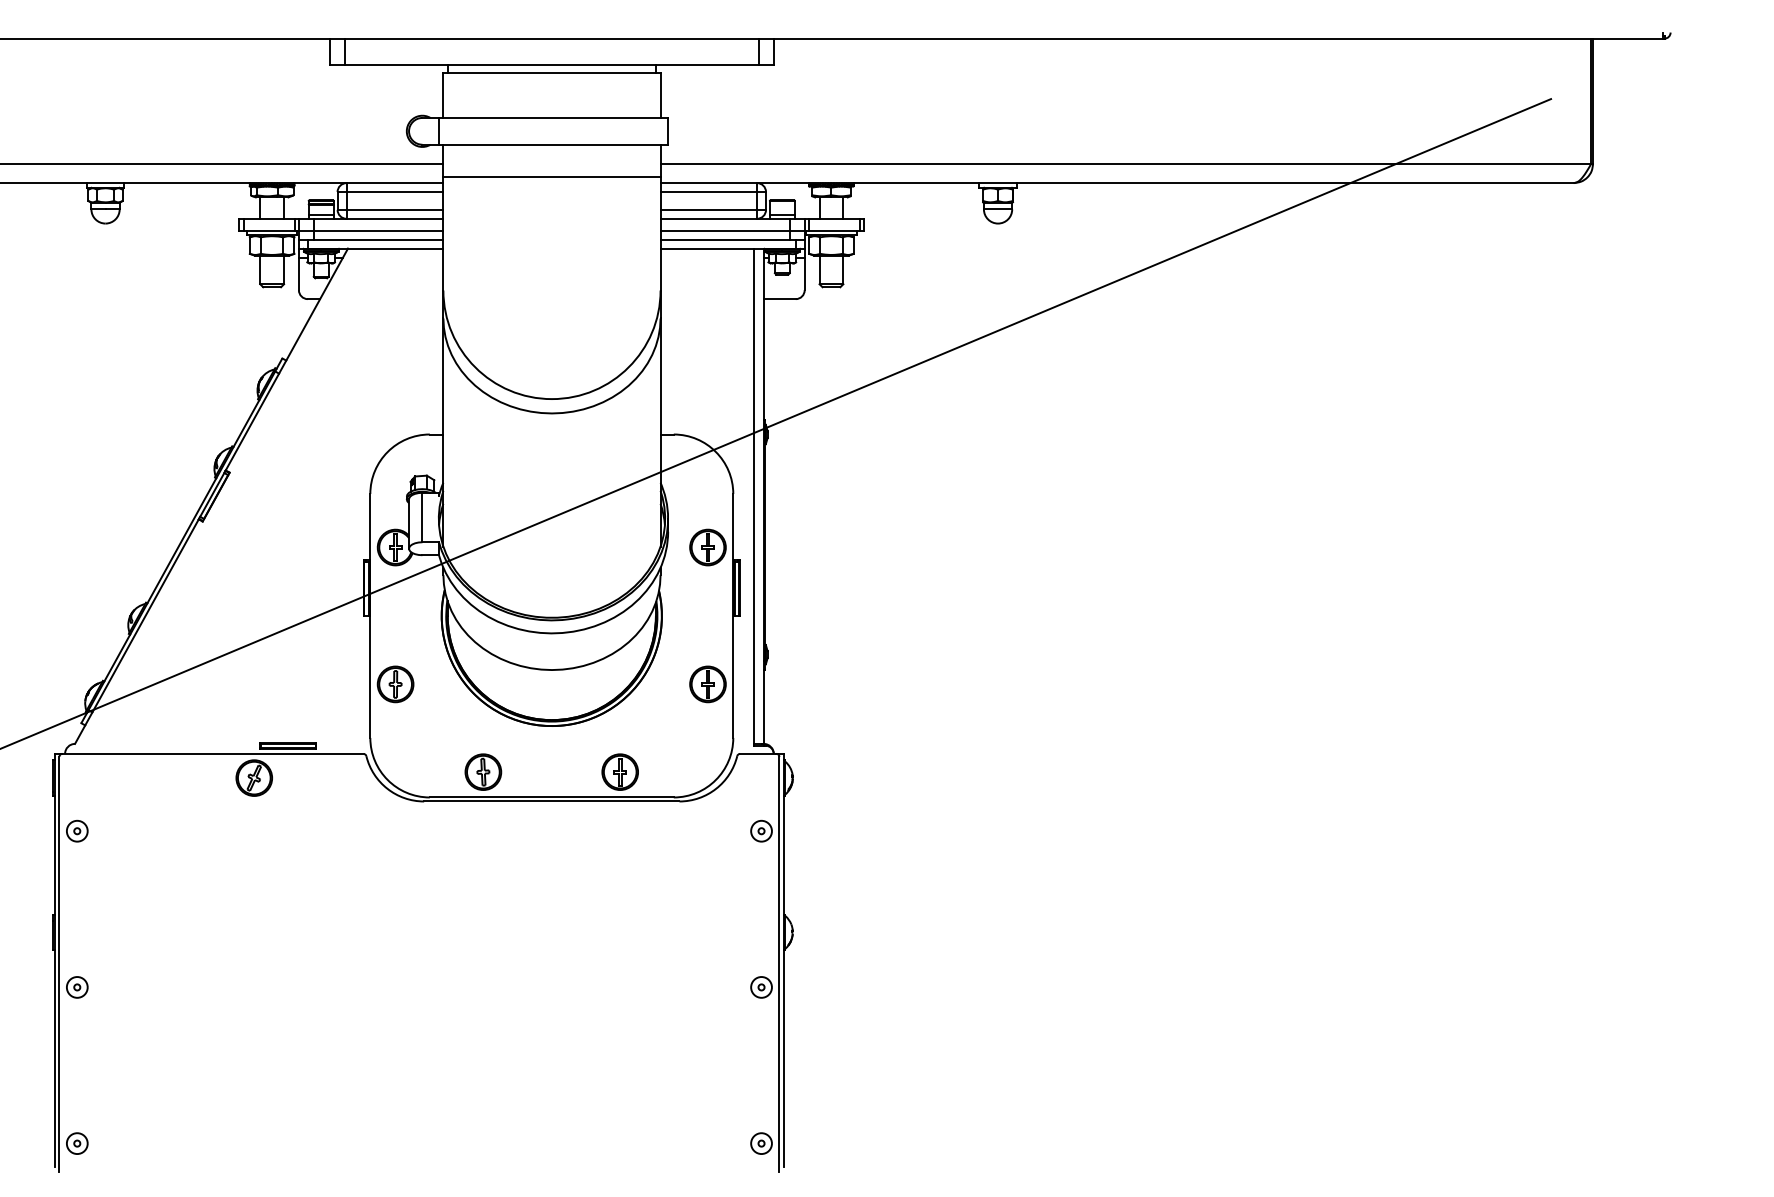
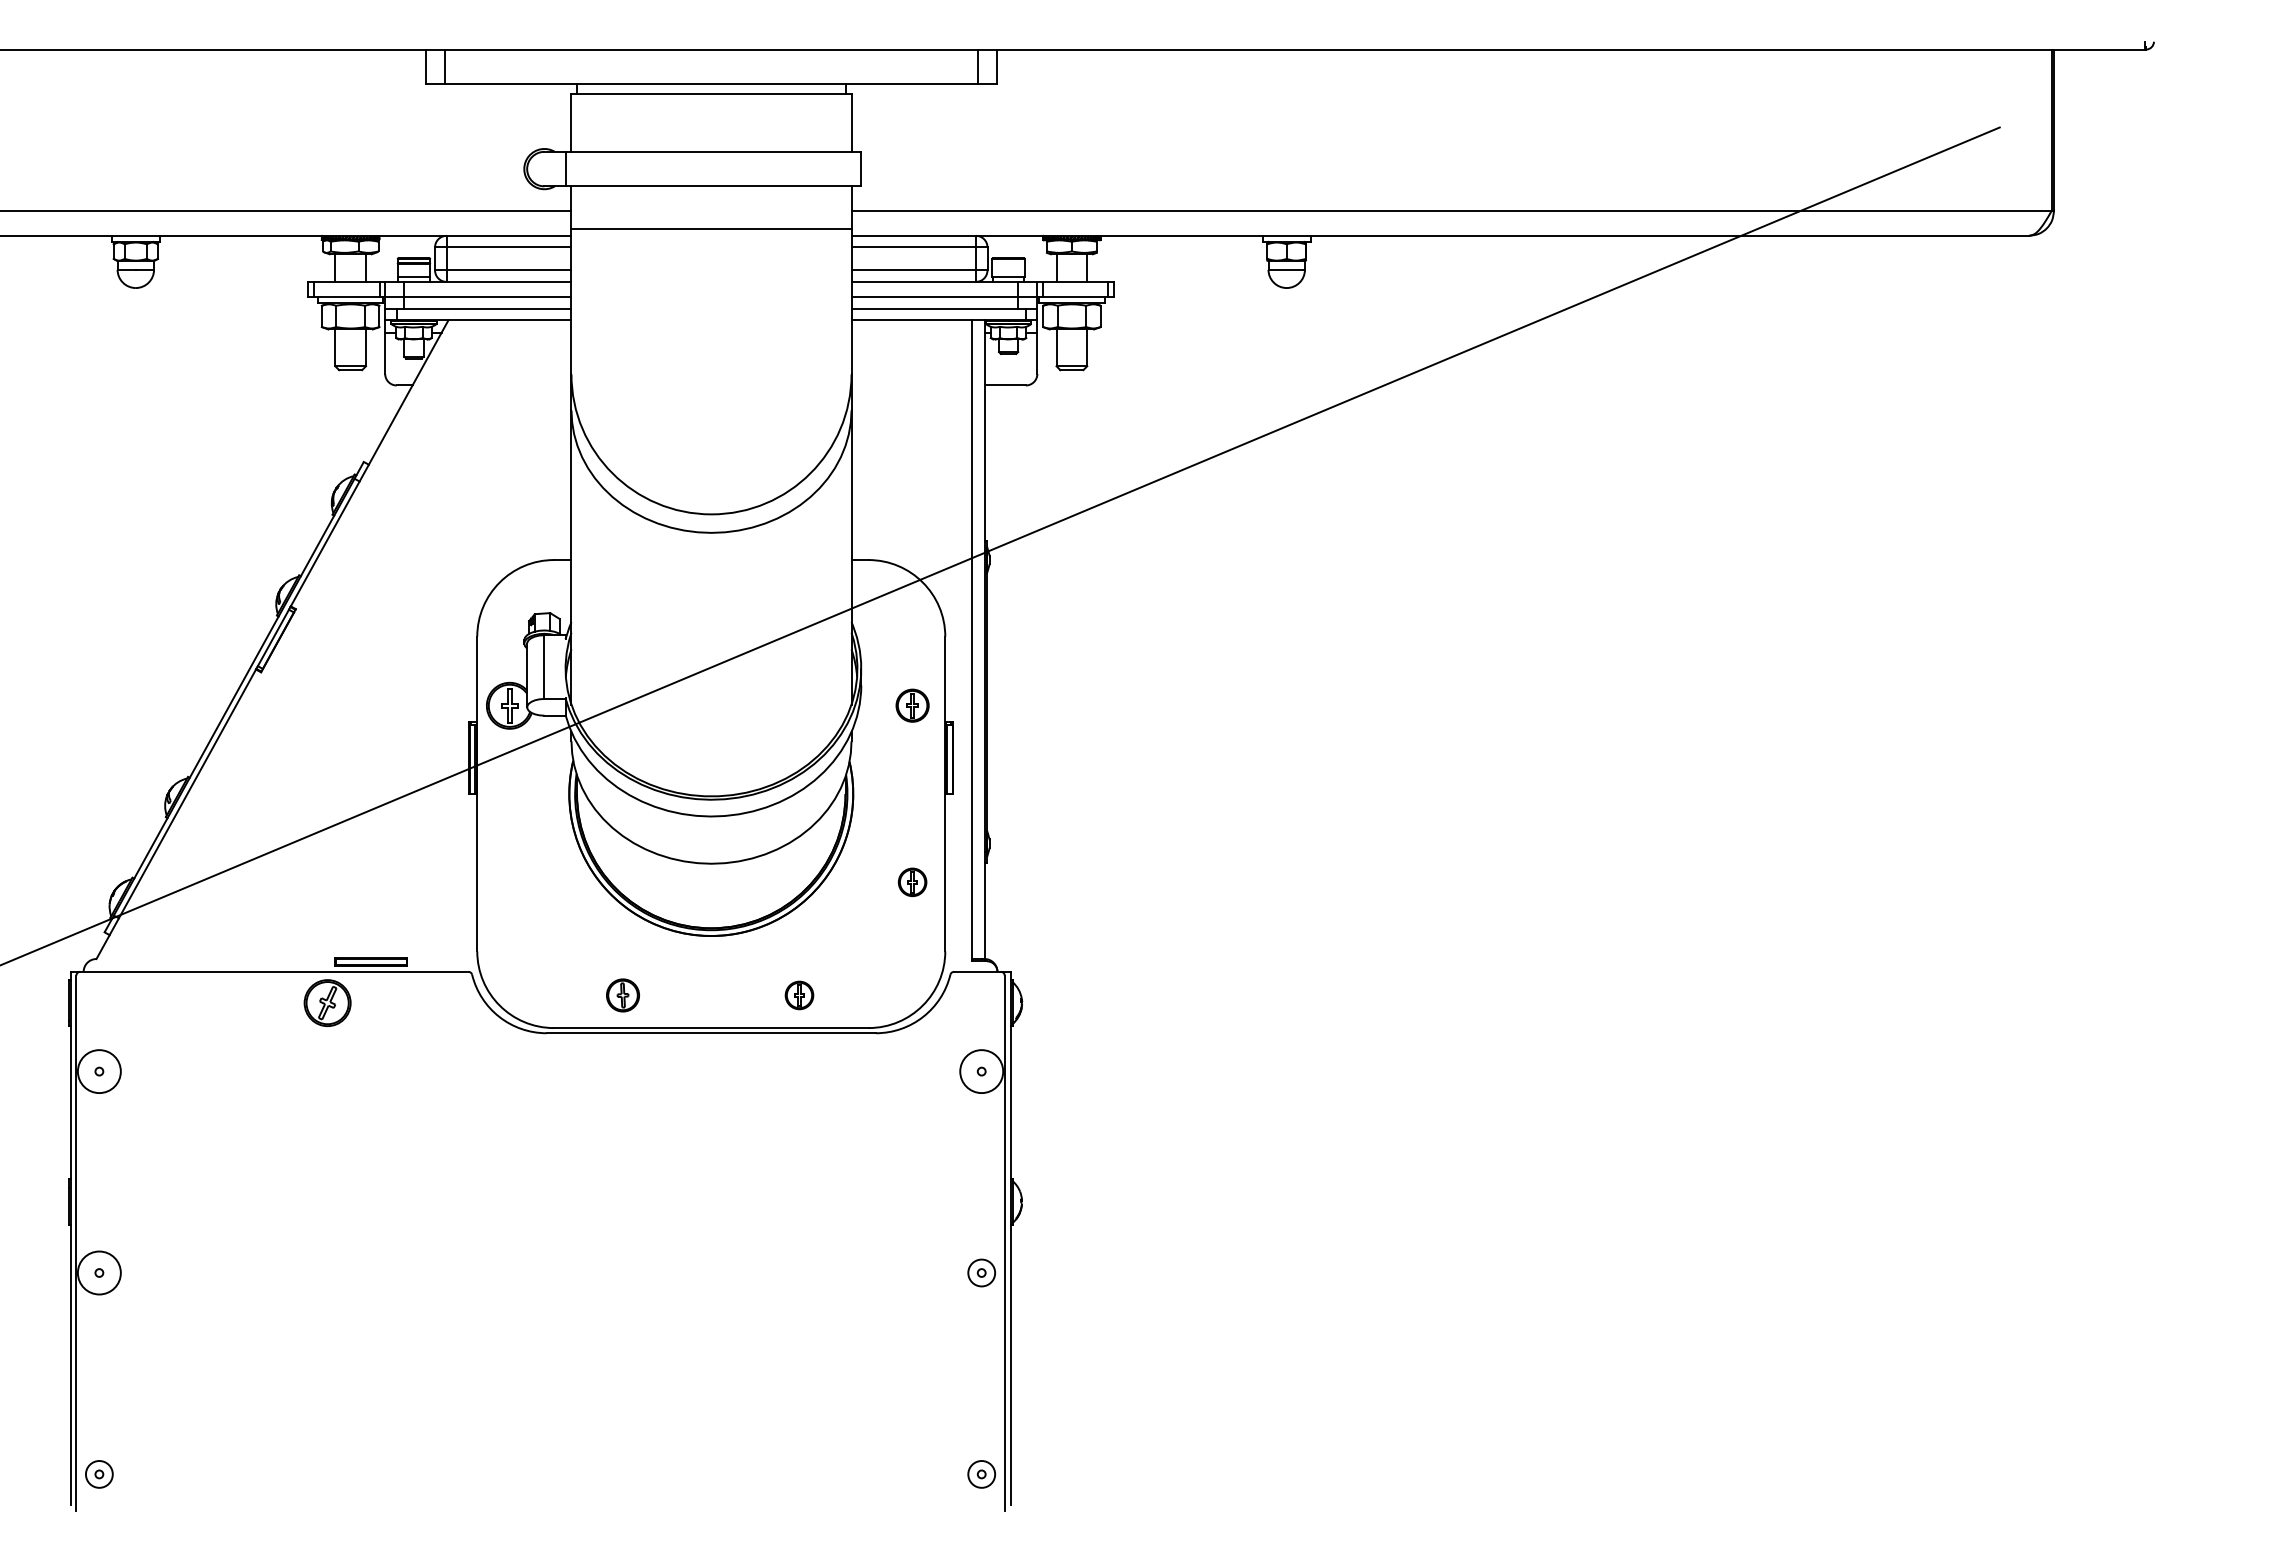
part: (707, 547) -> (912, 705), size x0.7
part: (395, 684) -> (509, 882), removed
part: (707, 684) -> (912, 882), size x0.6
part: (482, 772) -> (622, 995), size x0.7
part: (620, 772) -> (799, 995), size x0.6
circle: (76, 831) -> (98, 1071), size x1.6
circle: (761, 831) -> (981, 1071), size x1.6
circle: (76, 987) -> (98, 1272), size x1.6

